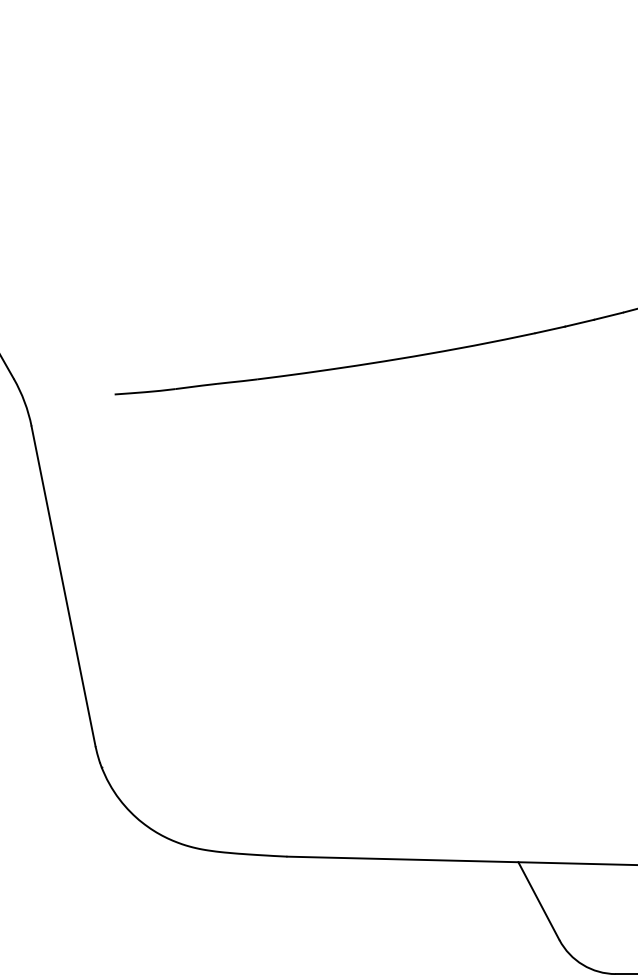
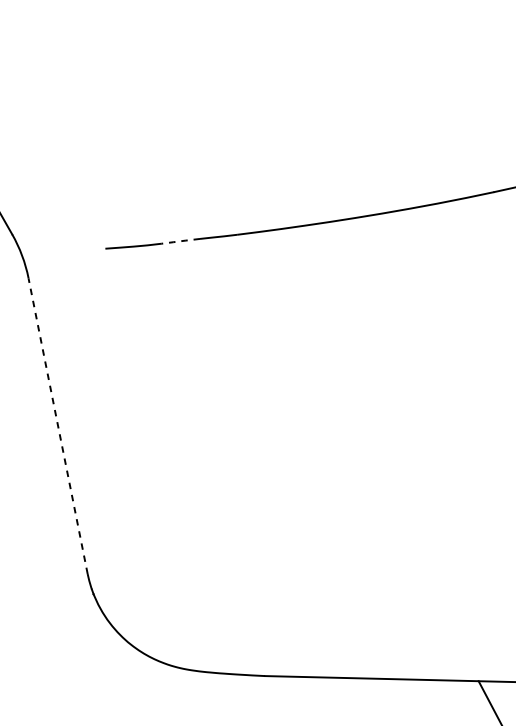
line: (195, 386) -> (180, 241), solid -> dashed
line: (63, 585) -> (58, 425), solid -> dashed

